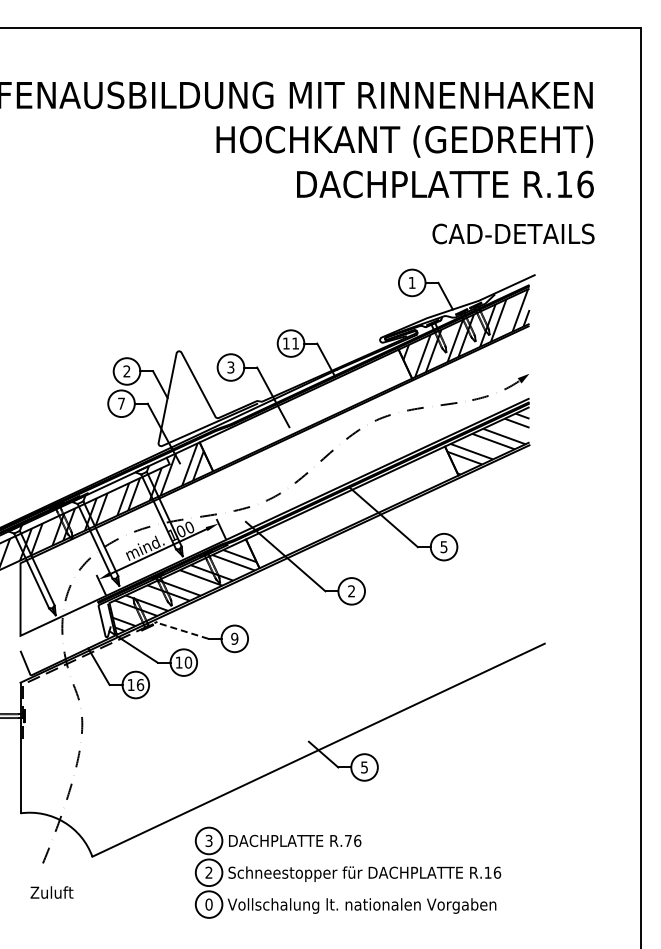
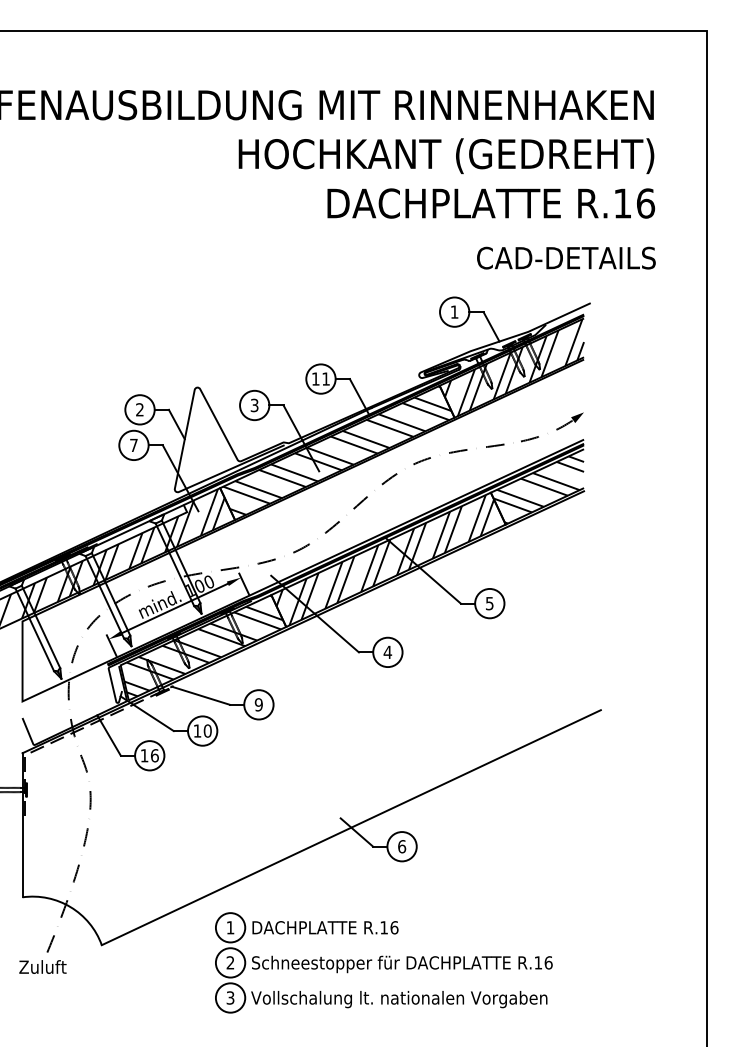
hatch: (305, 408) -> (336, 450), added
hatch: (354, 507) -> (390, 559), added
text: (351, 591) -> (387, 652), 2 -> 4
line: (182, 630) -> (201, 695), dashed -> solid
text: (364, 767) -> (402, 846), 5 -> 6
text: (208, 840) -> (229, 927), 3 -> 1
text: (348, 840) -> (384, 927), R.76 -> R.16
text: (51, 892) -> (42, 966), moved
text: (208, 904) -> (229, 997), 0 -> 3

